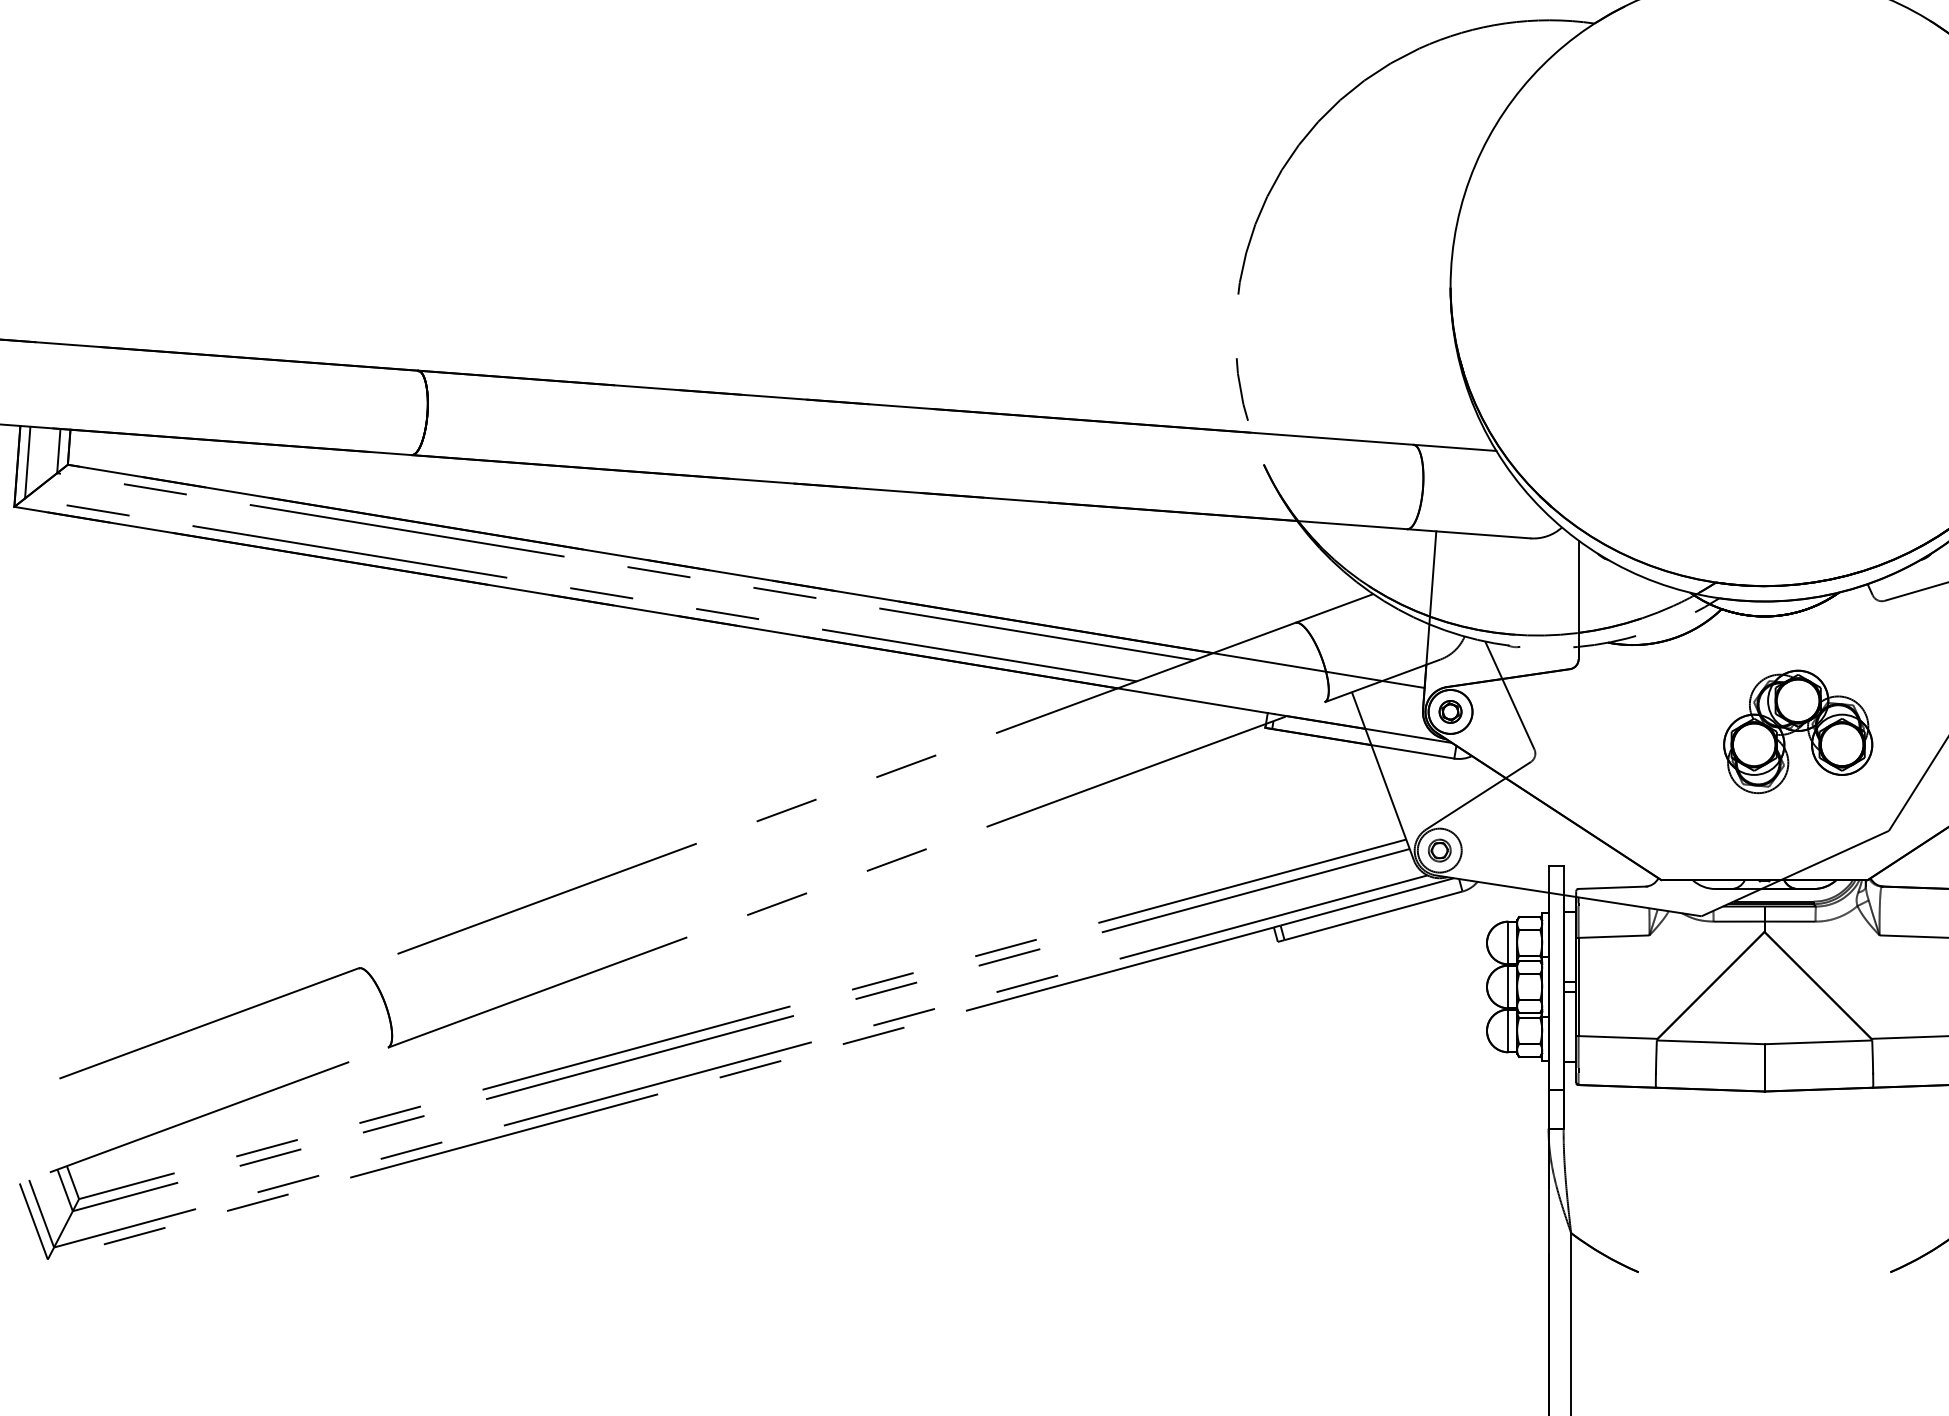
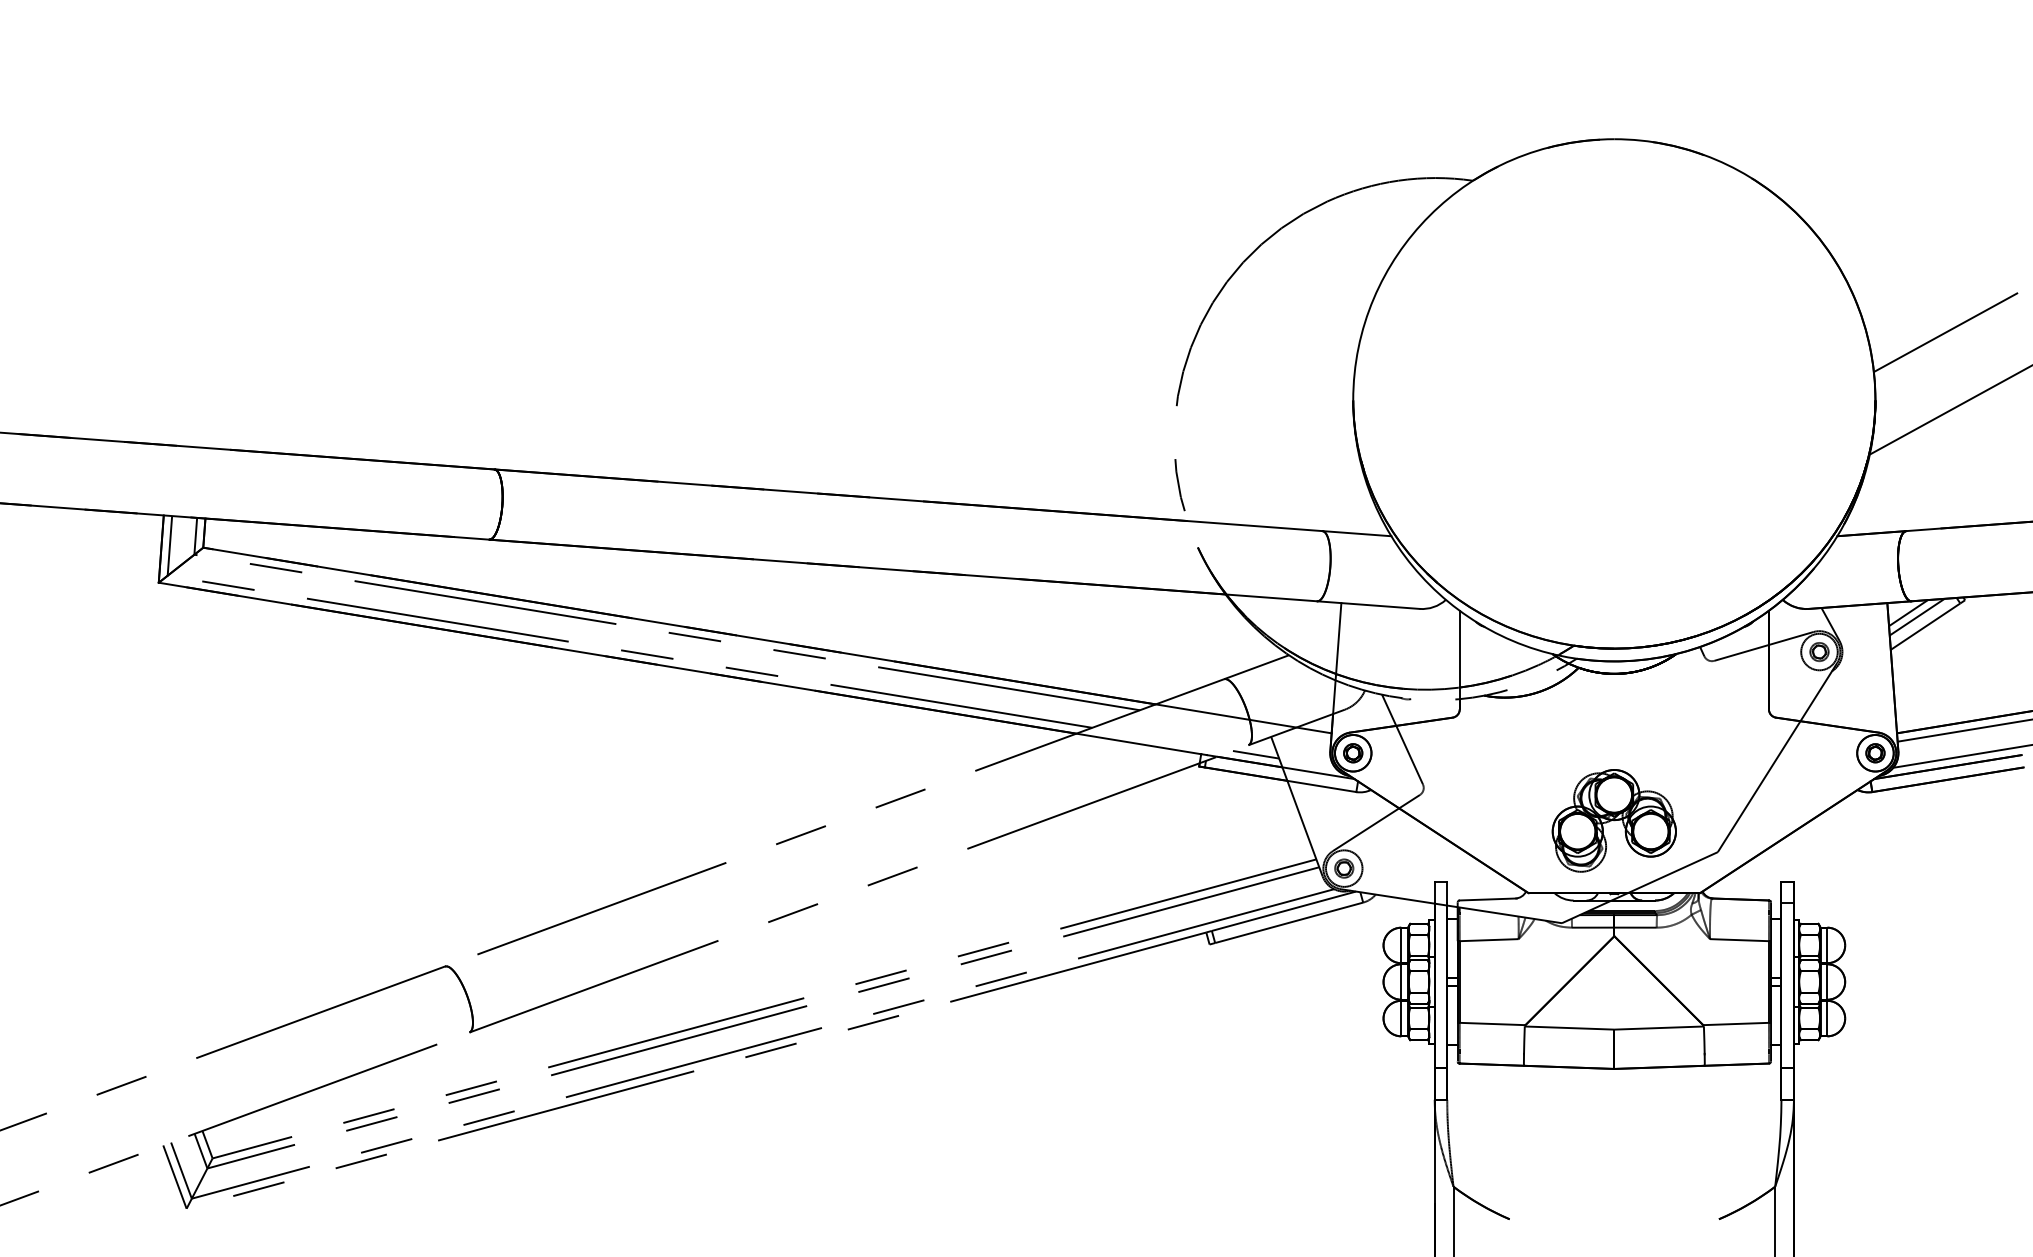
line: (1333, 713) -> (1255, 754), added
part: (1797, 731) -> (1613, 820), moved

